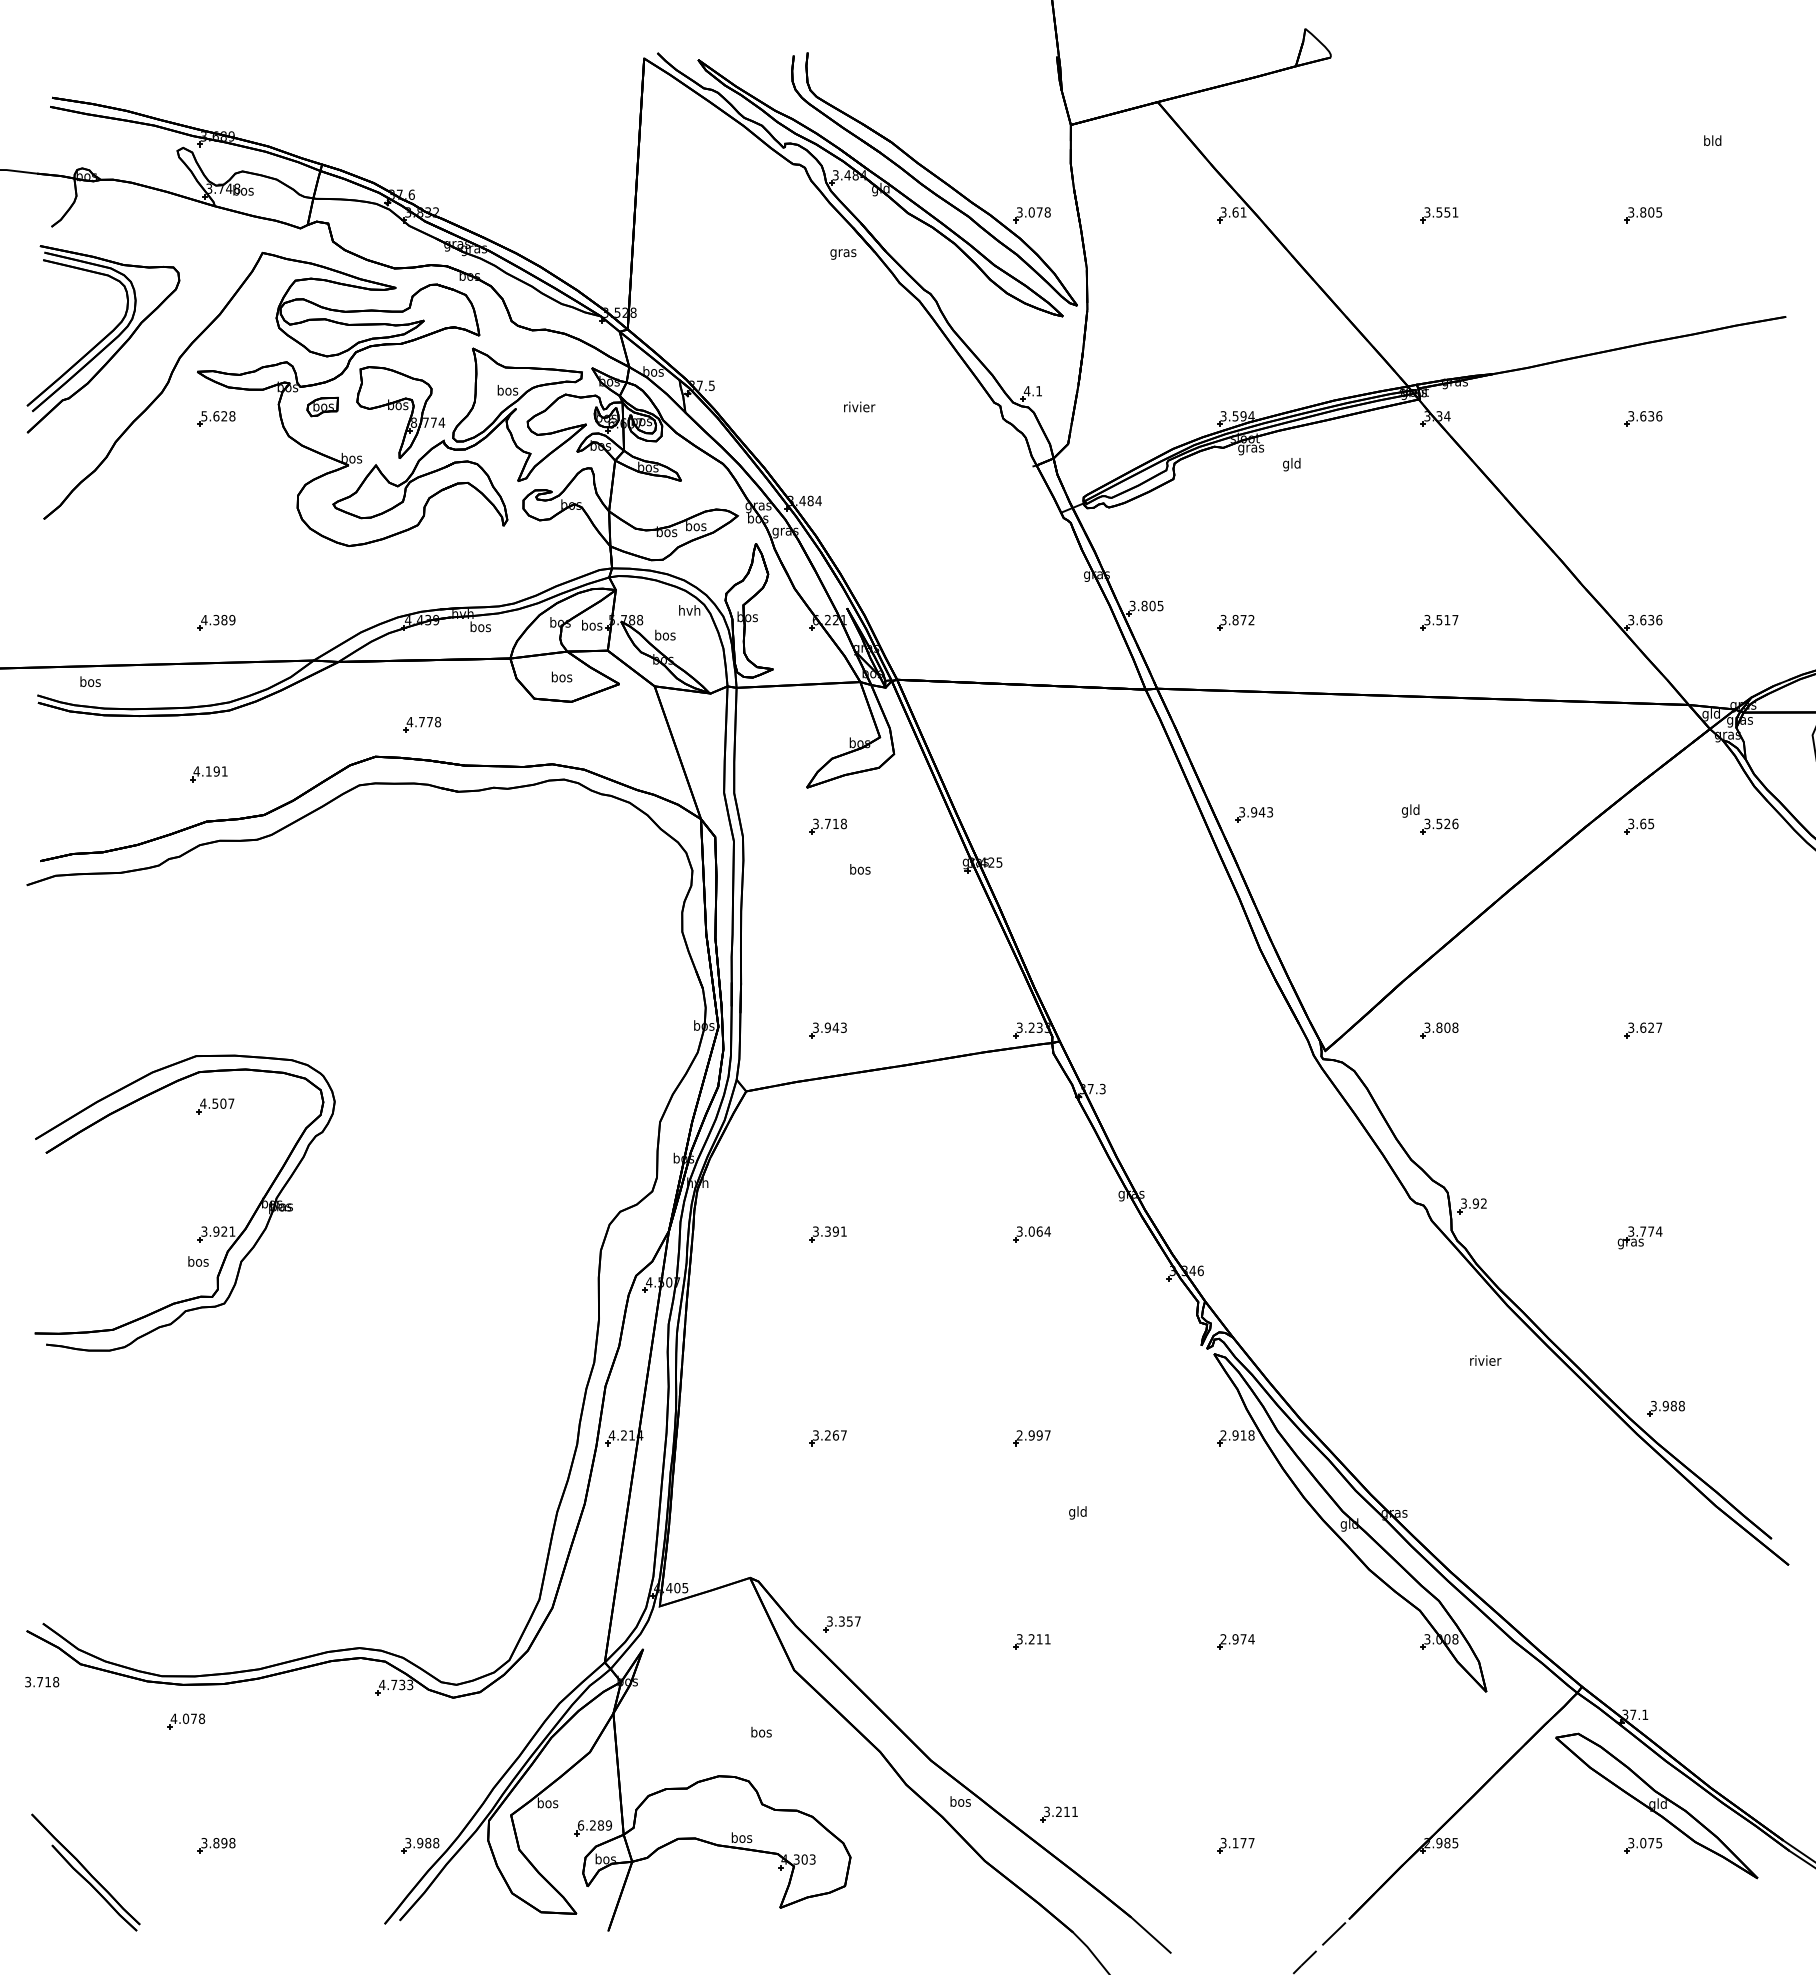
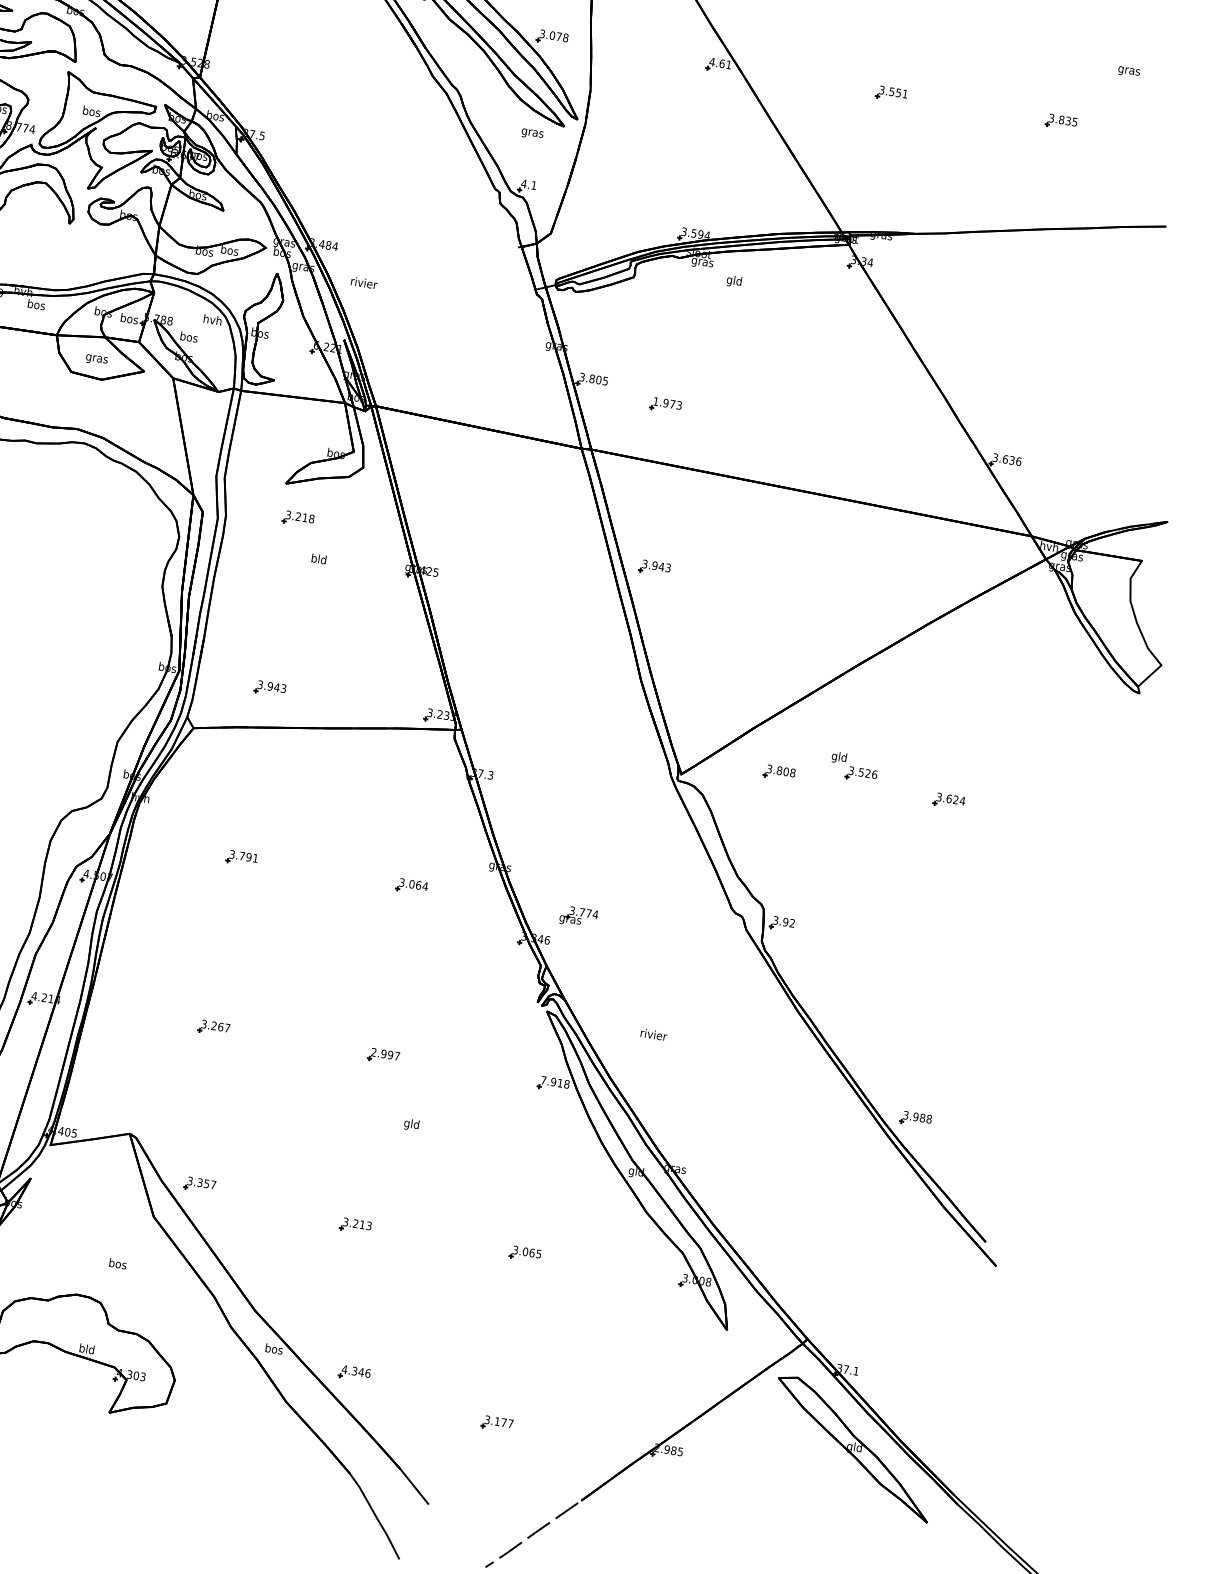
text: (1712, 141) -> (1129, 70), bld -> gras
text: (1223, 212) -> (712, 62), 3.61 -> 4.61
text: (1651, 212) -> (1068, 121), 3.805 -> 3.835
text: (843, 254) -> (532, 134), moved
text: (859, 406) -> (364, 282), moved
part: (1643, 418) -> (1033, 291), removed
text: (1237, 619) -> (667, 402), 3.872 -> 1.973
part: (1439, 622) -> (835, 433), removed
text: (561, 678) -> (96, 358), bos -> gras
text: (1710, 714) -> (1048, 547), gld -> hvh
part: (1430, 819) -> (854, 767), moved
text: (827, 823) -> (298, 516), 3.718 -> 3.218
part: (1639, 826) -> (973, 630), removed
text: (860, 869) -> (319, 559), bos -> bld
text: (1659, 1027) -> (962, 800), 3.627 -> 3.624
text: (827, 1231) -> (241, 856), 3.391 -> 3.791
part: (1639, 1237) -> (578, 916), moved
text: (1485, 1360) -> (653, 1034), moved
text: (1223, 1435) -> (543, 1080), 2.918 -> 7.918
text: (1047, 1639) -> (368, 1226), 3.211 -> 3.213
text: (1237, 1639) -> (527, 1252), 2.974 -> 3.065
text: (1060, 1811) -> (356, 1371), 3.211 -> 4.346
text: (741, 1837) -> (86, 1348), bos -> bld
part: (1643, 1845) -> (836, 1479), removed

